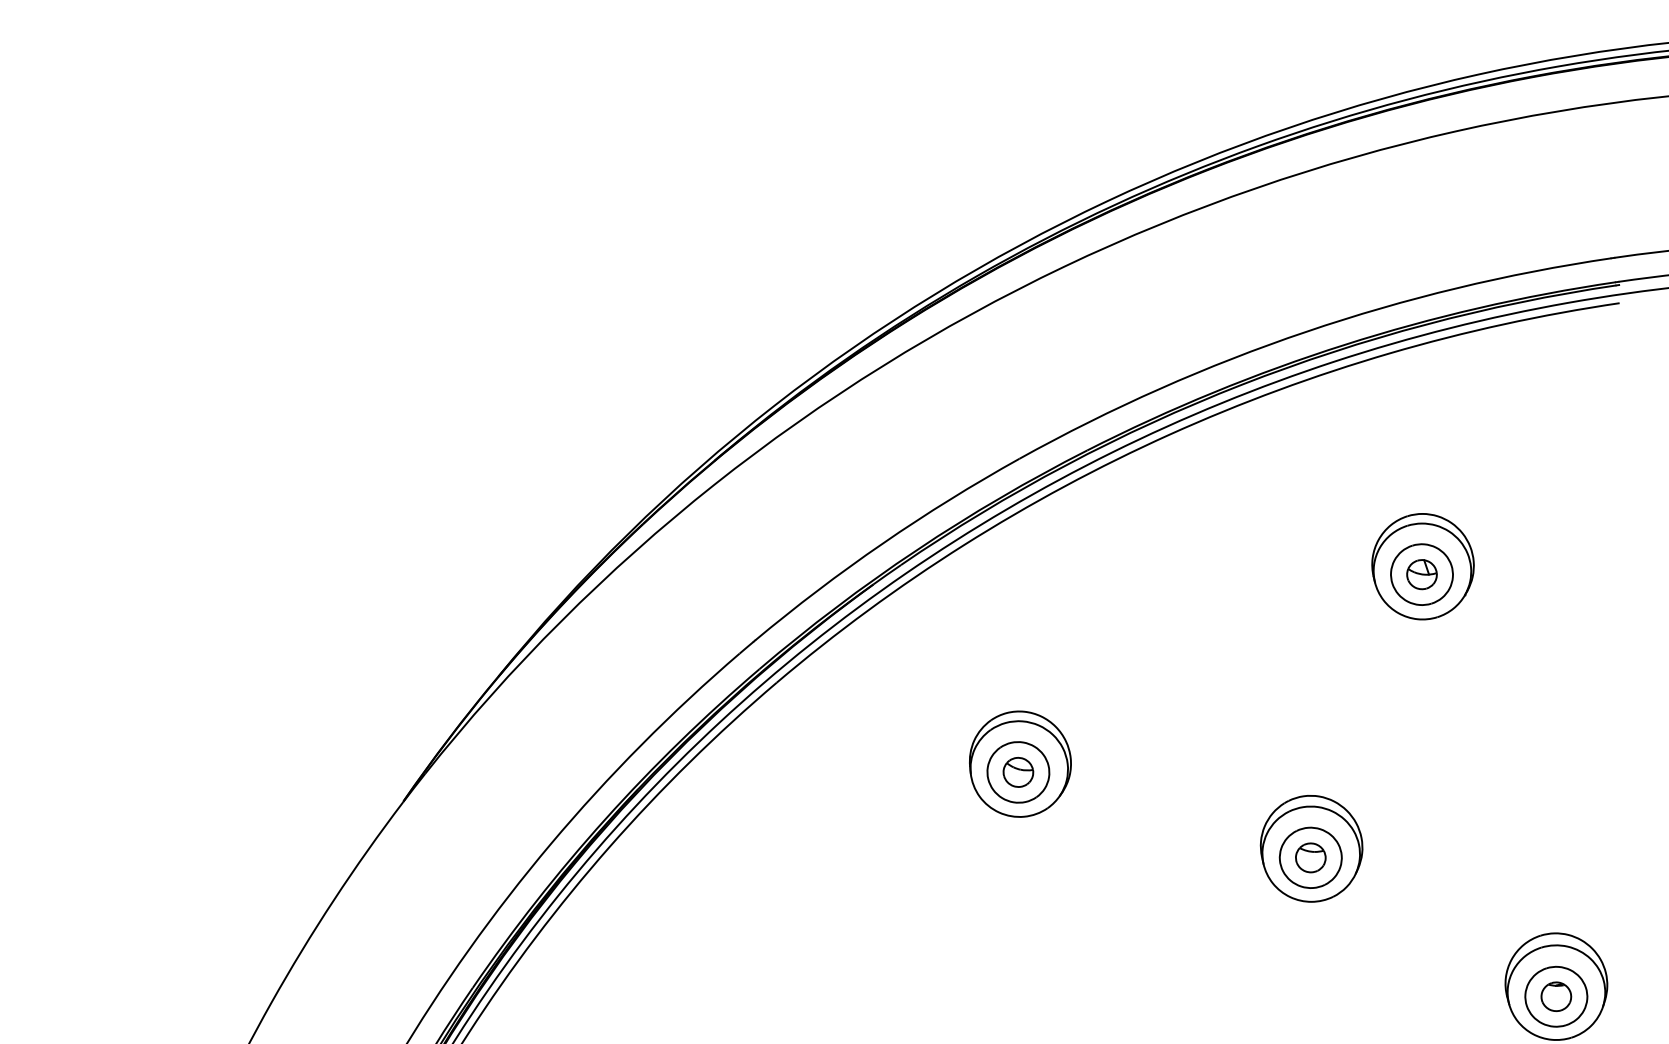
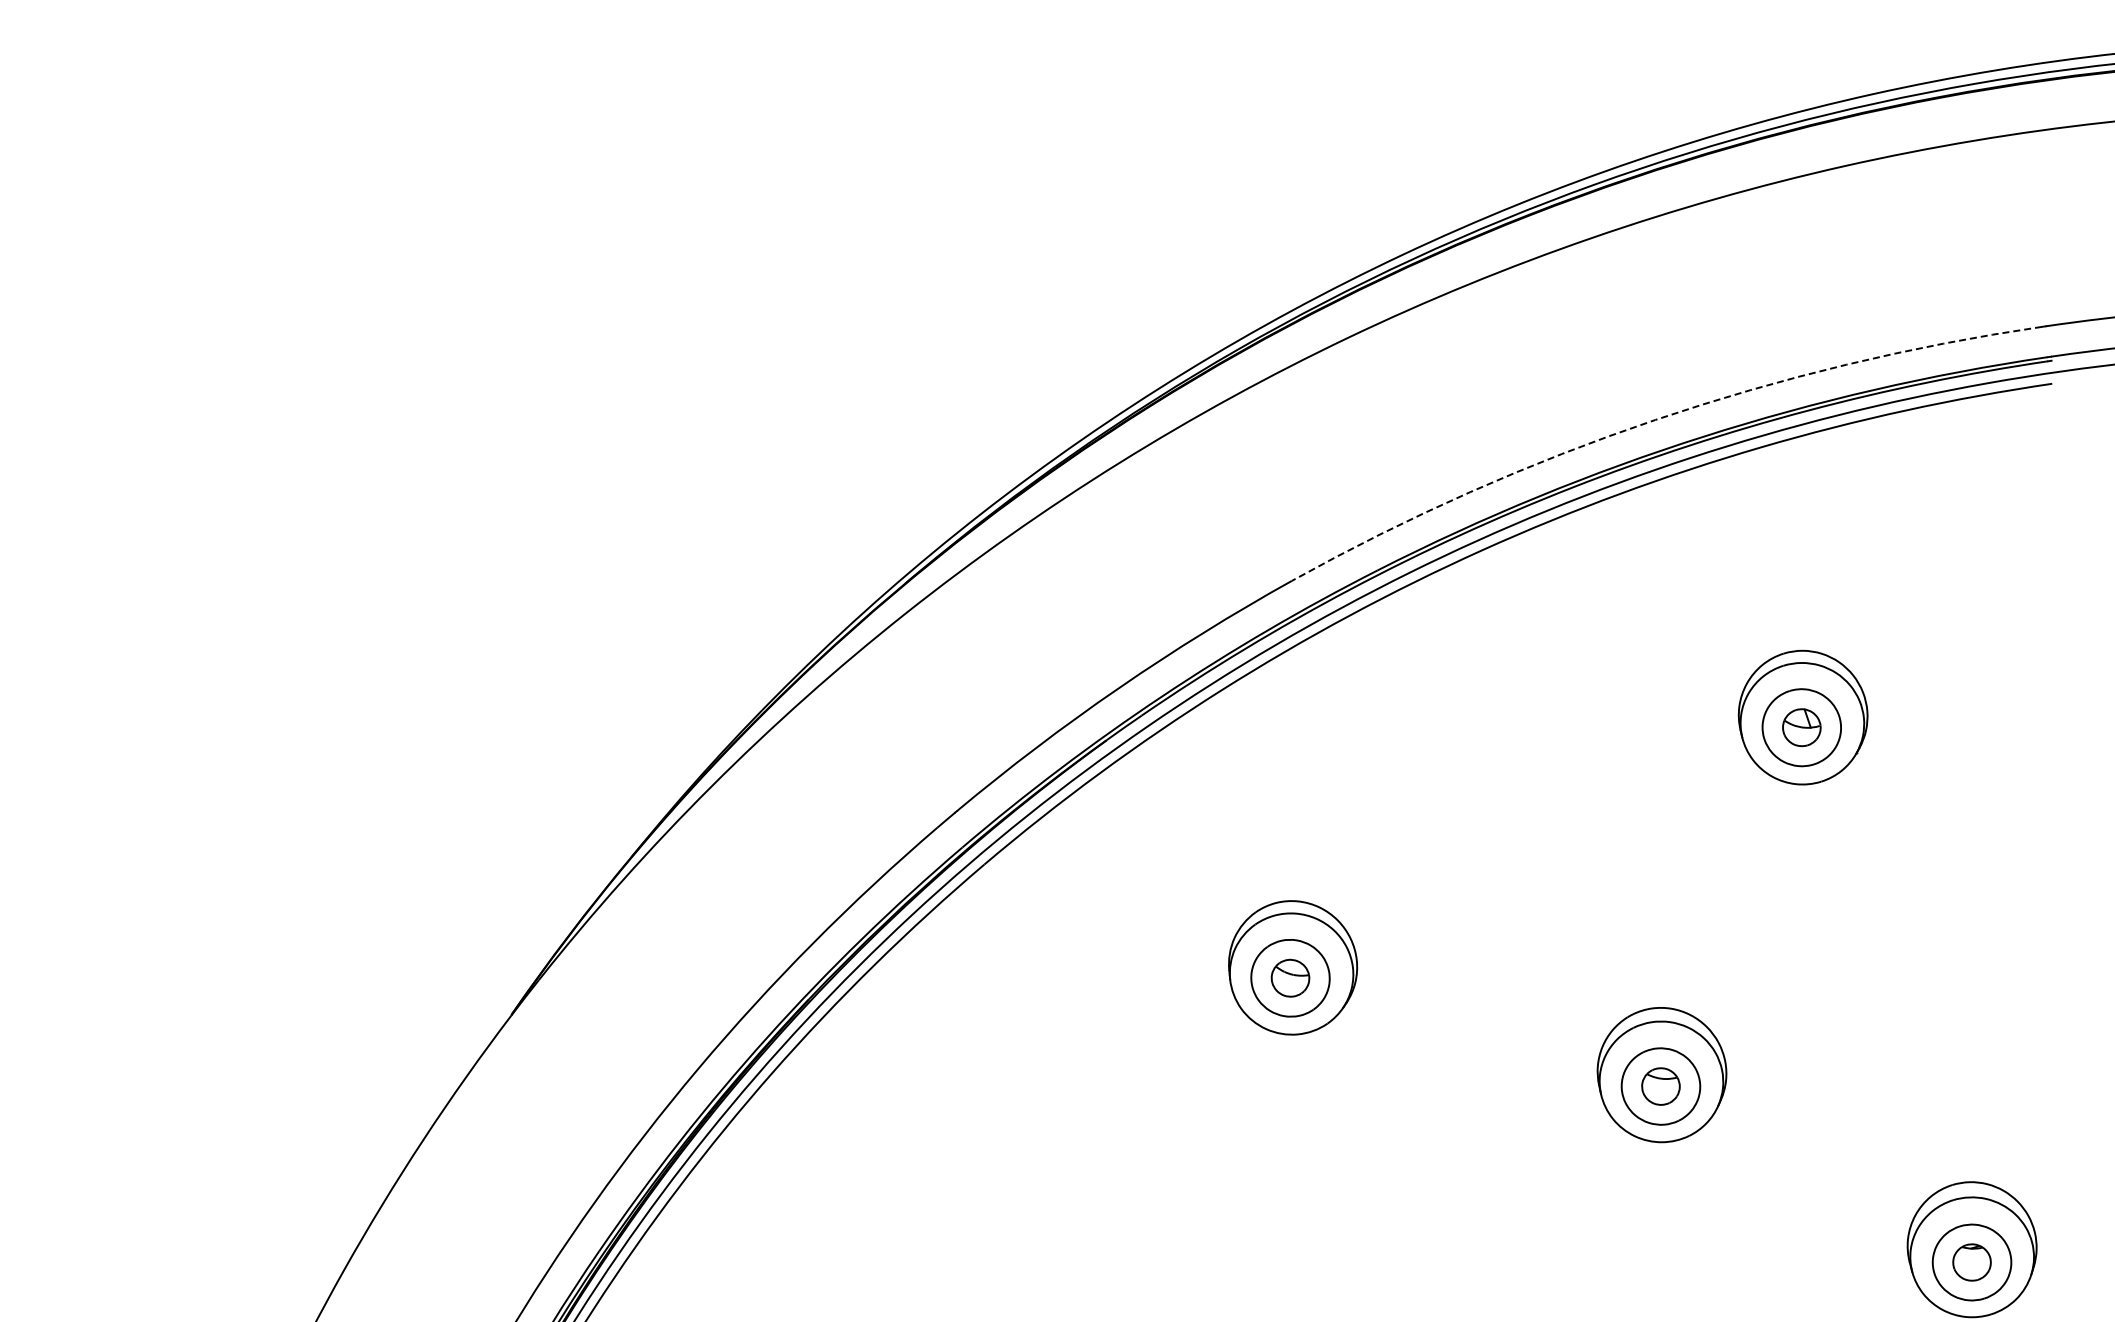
arc: (1306, 331) -> (1655, 419), solid -> dashed

